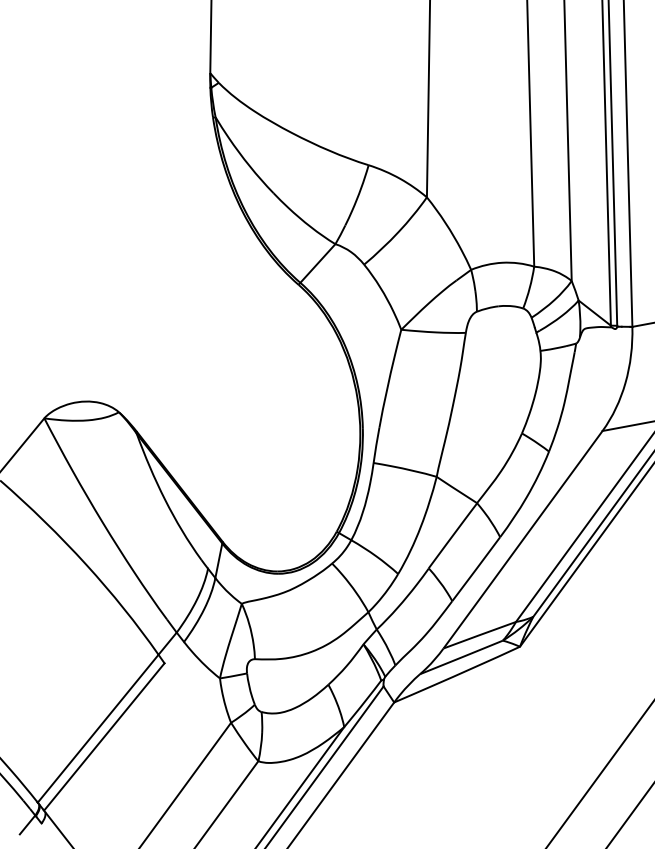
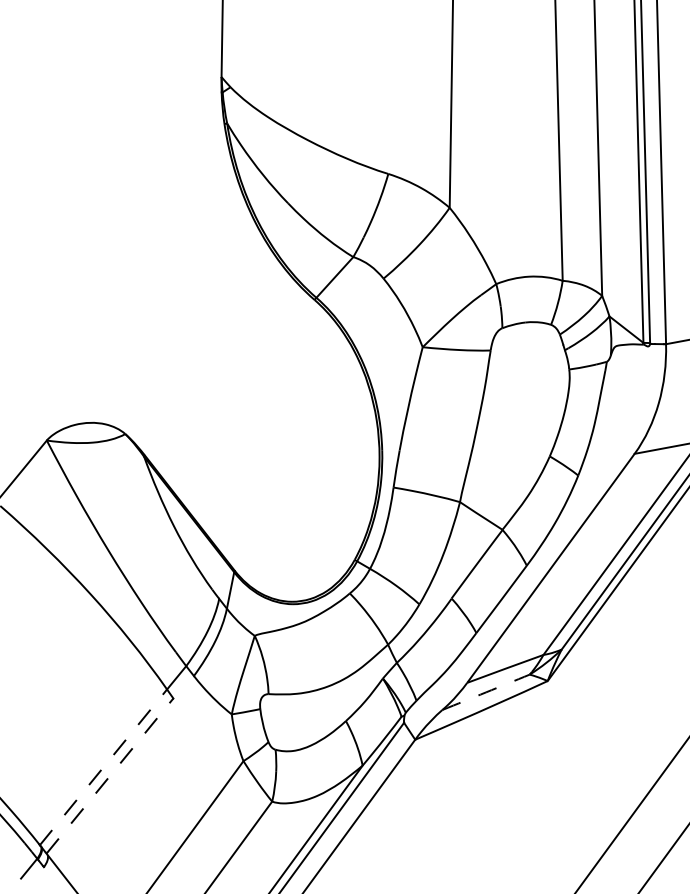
arc: (461, 657) -> (486, 692), solid -> dashed
line: (98, 728) -> (103, 767), solid -> dashed
line: (104, 736) -> (110, 775), solid -> dashed

